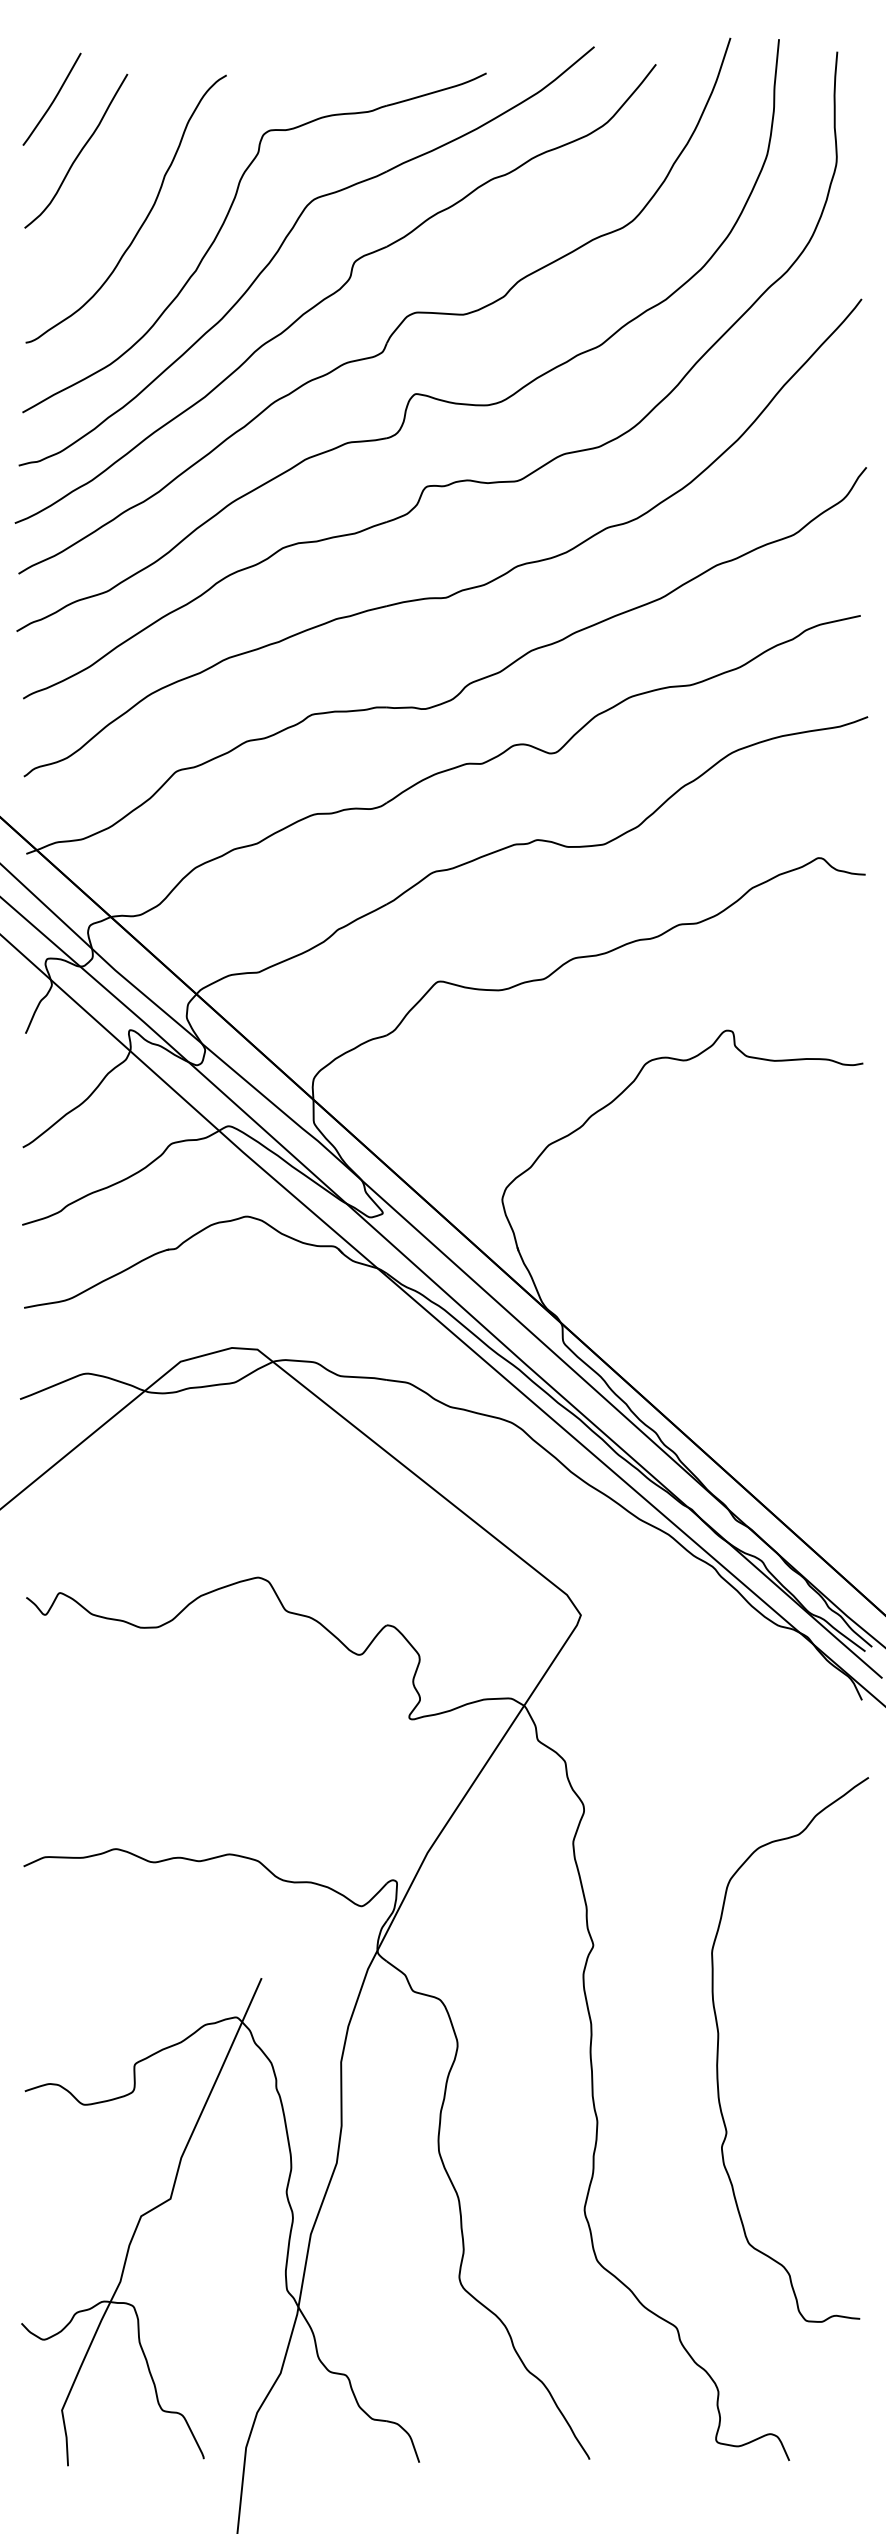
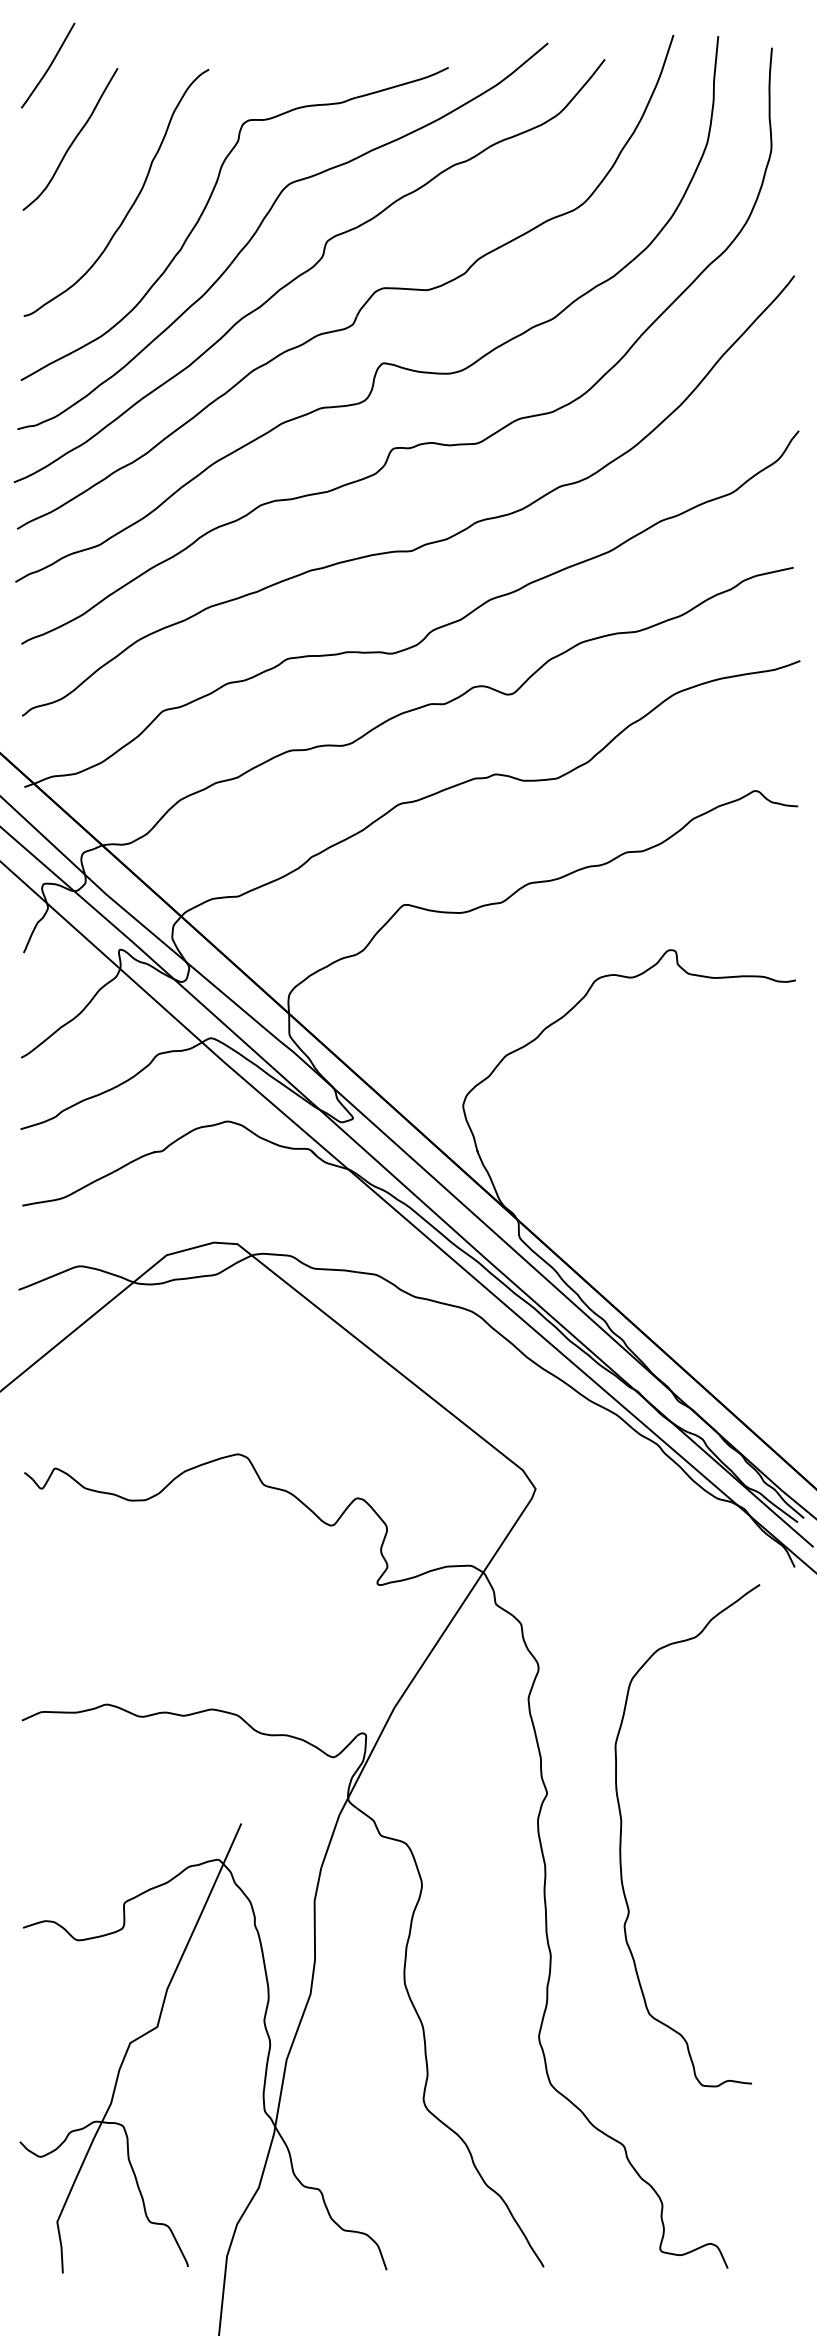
curve: (52, 100) -> (48, 66), moved
curve: (719, 2038) -> (622, 1825), moved

